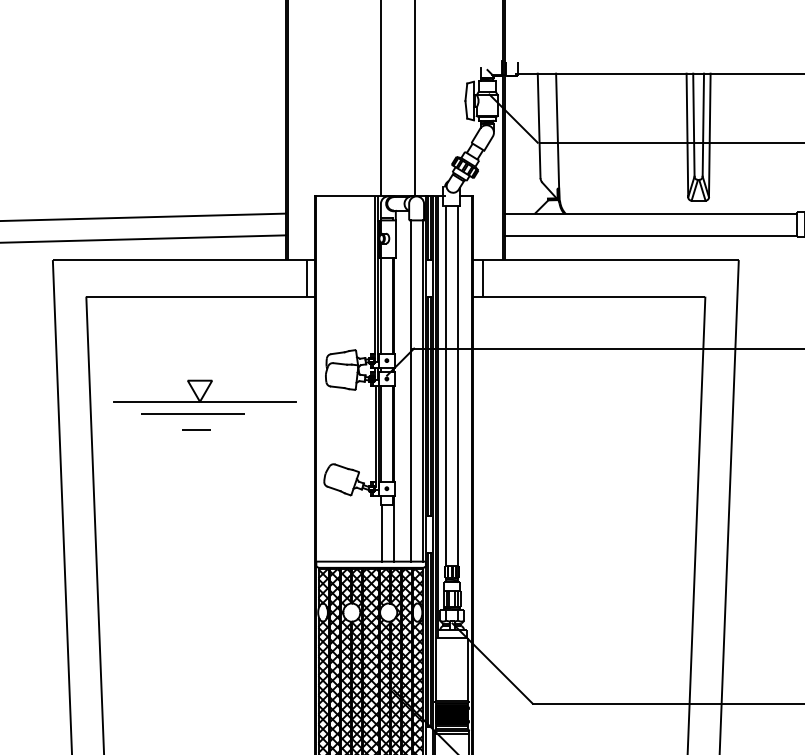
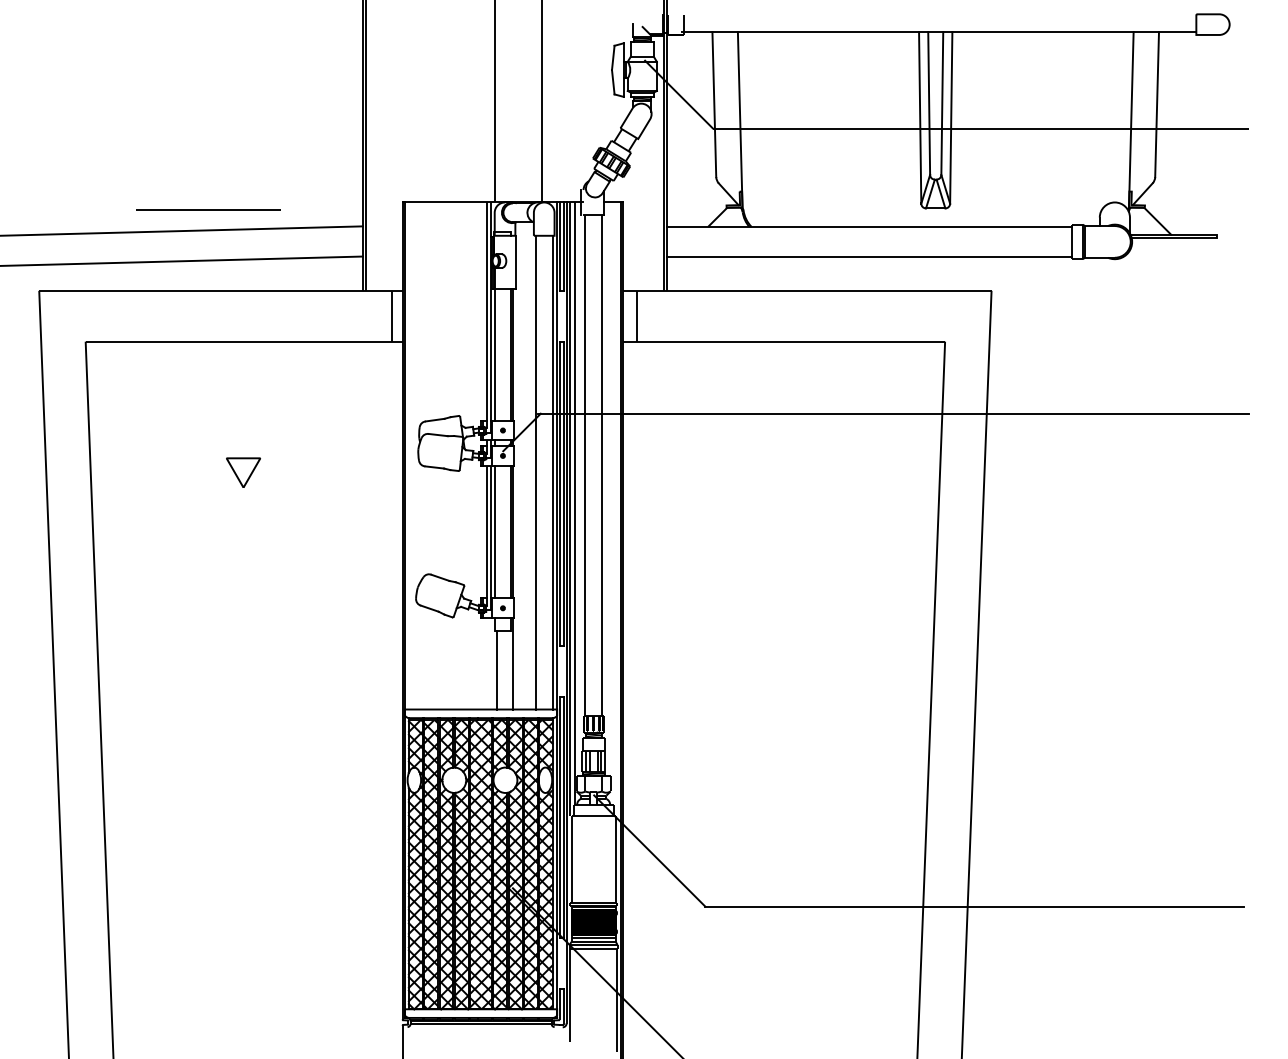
line: (205, 401) -> (250, 487), removed
line: (193, 413) -> (208, 209), moved
line: (196, 429) -> (238, 526), removed

